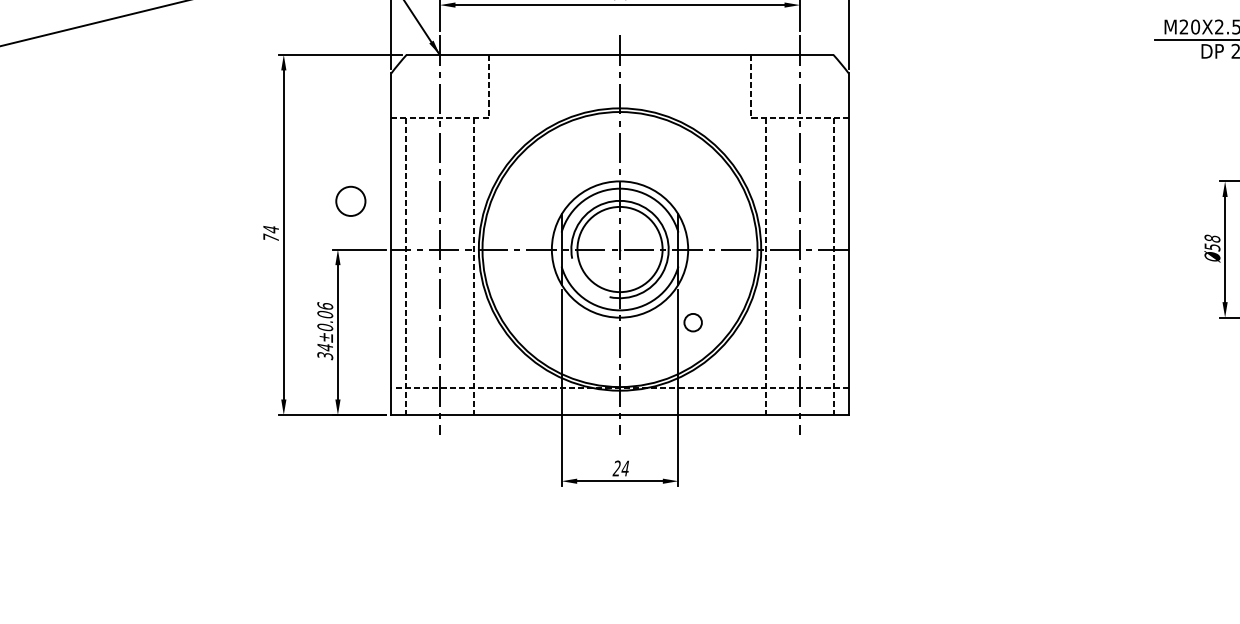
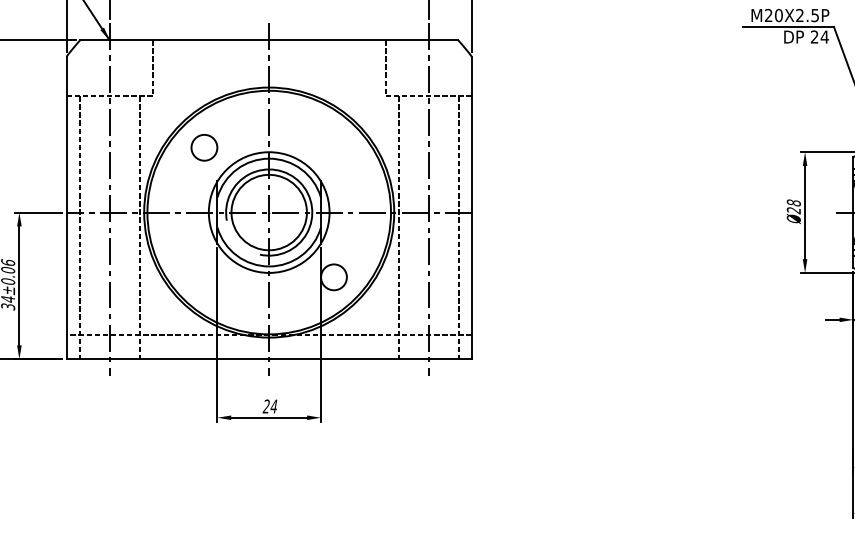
circle: (350, 200) -> (204, 147), moved
text: (1212, 247) -> (793, 210), Ø58 -> Ø28
circle: (692, 322) -> (333, 277), size x1.67

